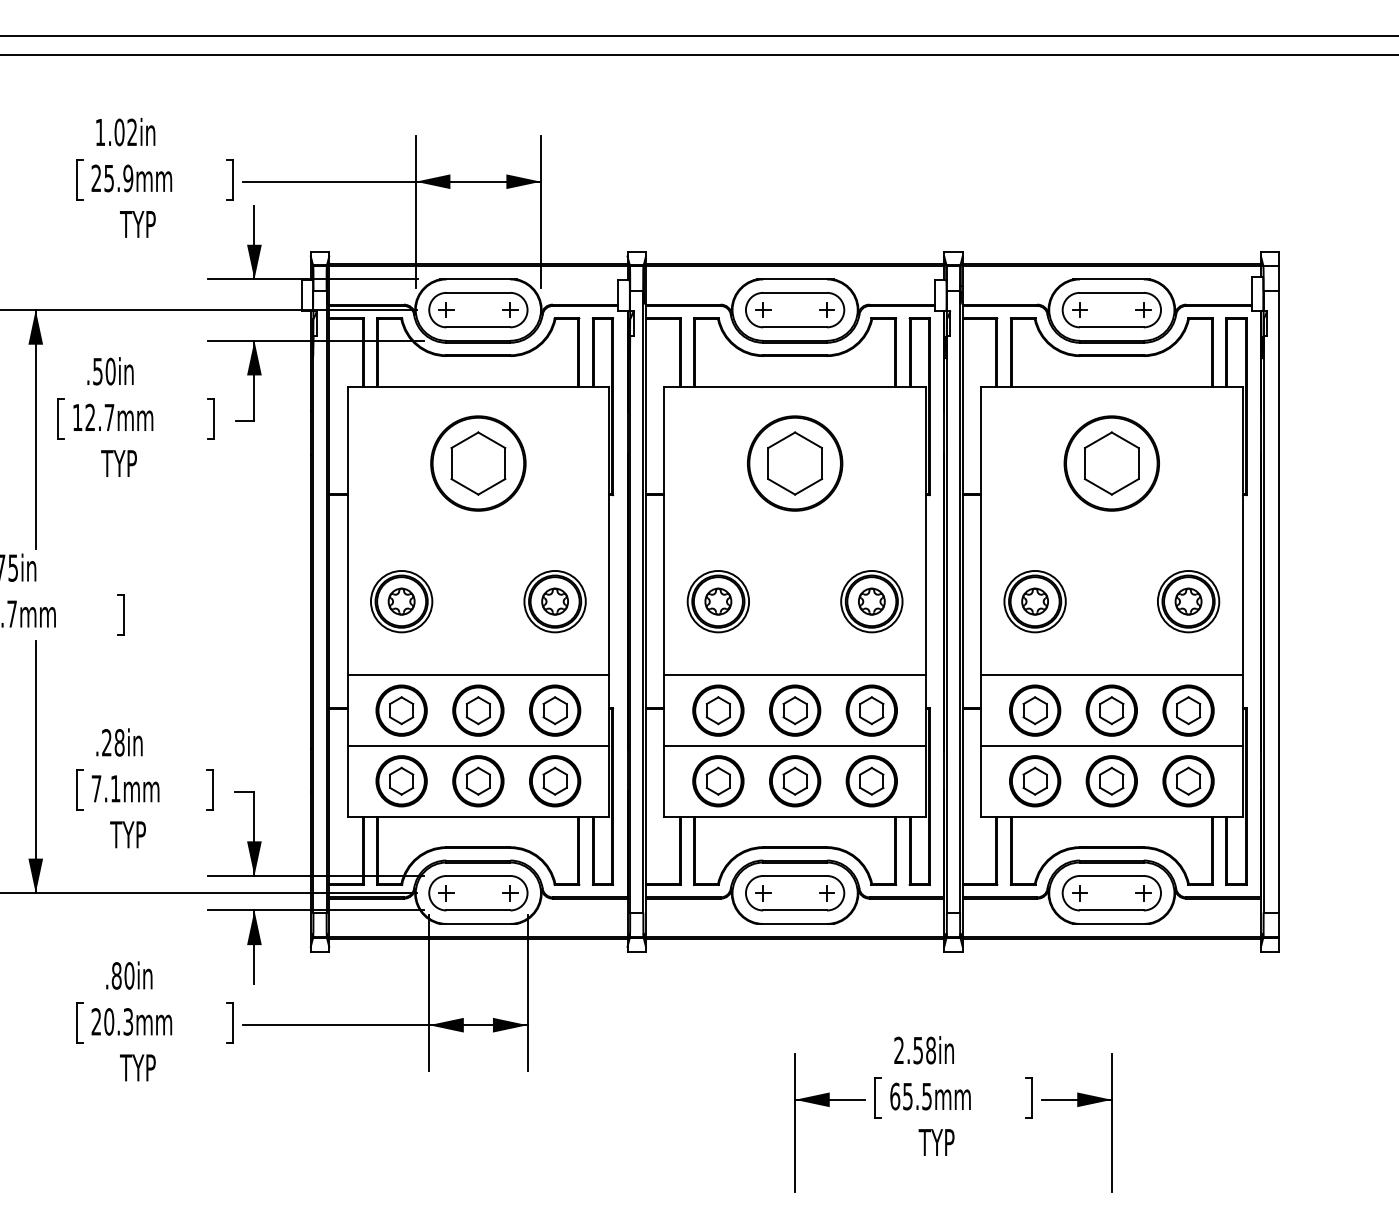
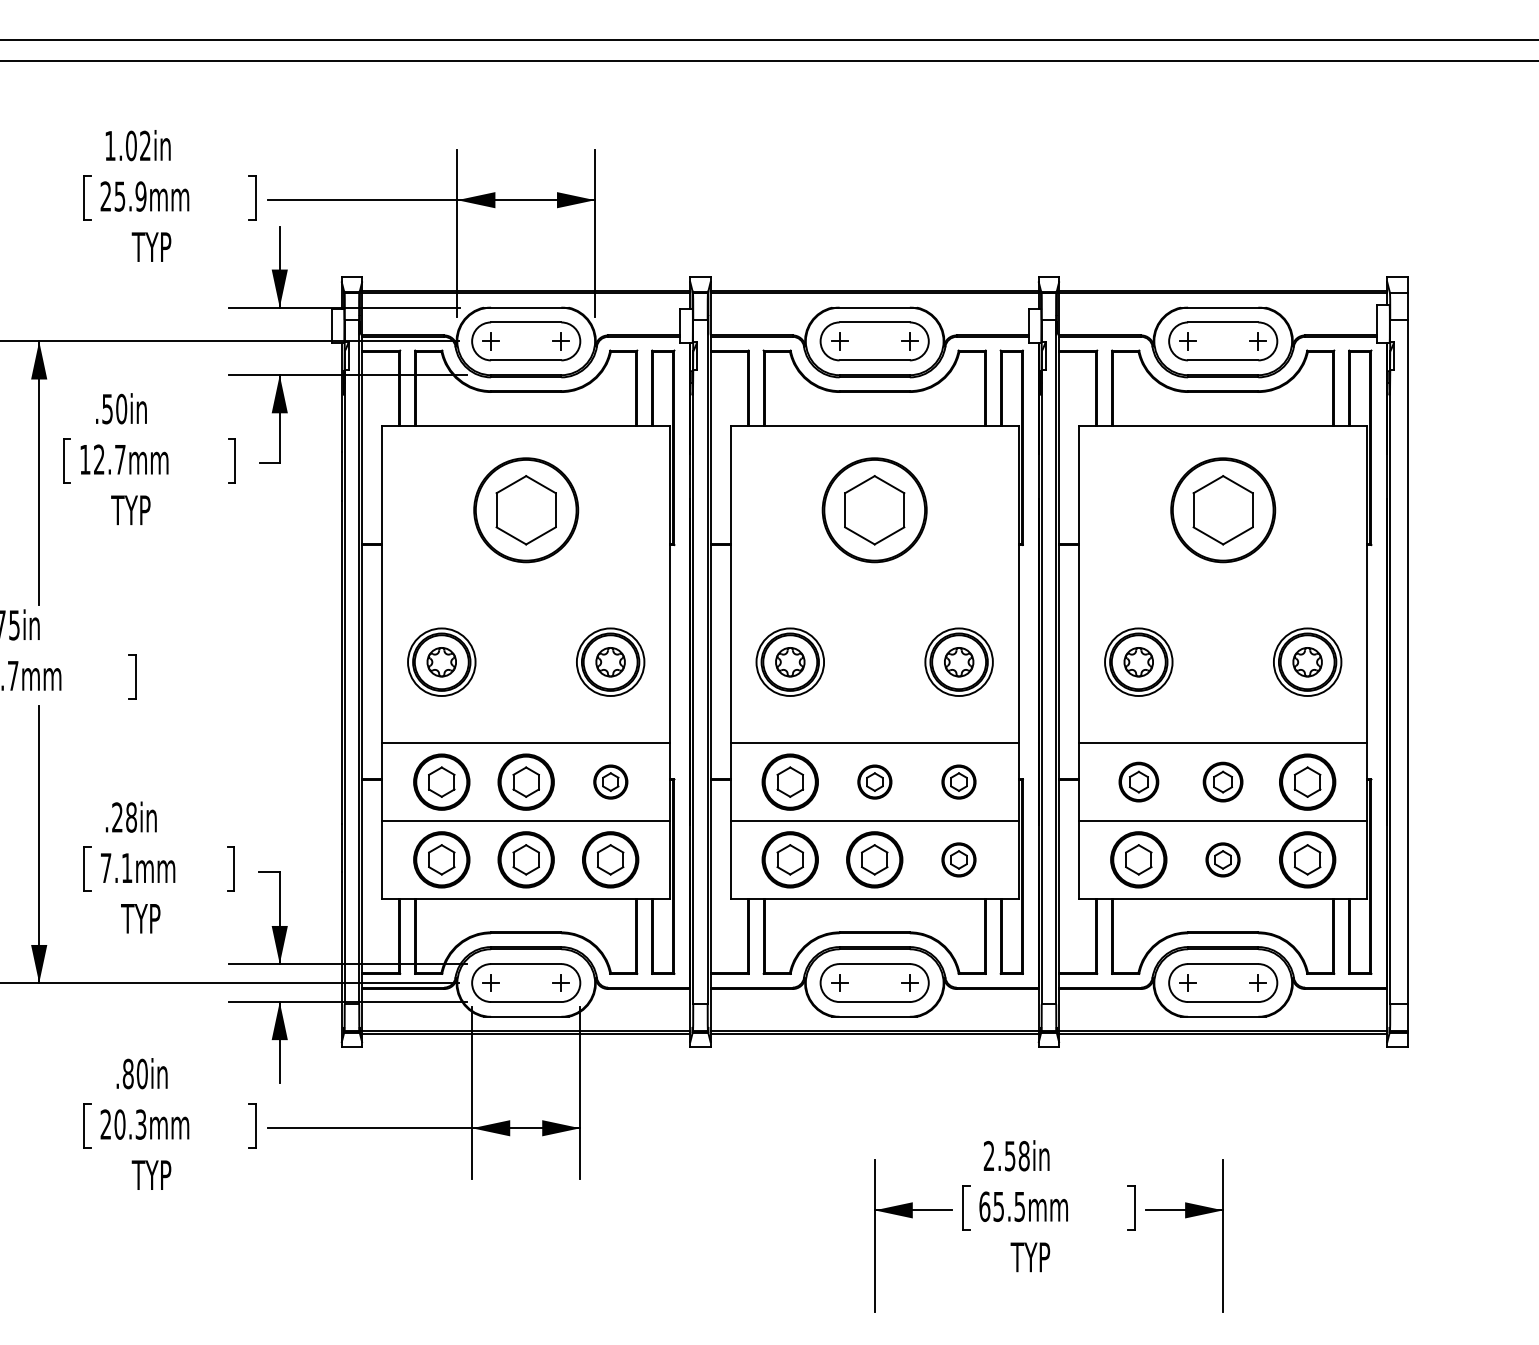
part: (555, 710) -> (611, 781), size x0.6
part: (795, 710) -> (875, 781), size x0.6
part: (871, 710) -> (958, 781), size x0.6
part: (1035, 710) -> (1139, 781), size x0.7
part: (1111, 710) -> (1222, 781), size x0.7
part: (871, 781) -> (958, 860), size x0.6
part: (1111, 781) -> (1222, 860), size x0.6

